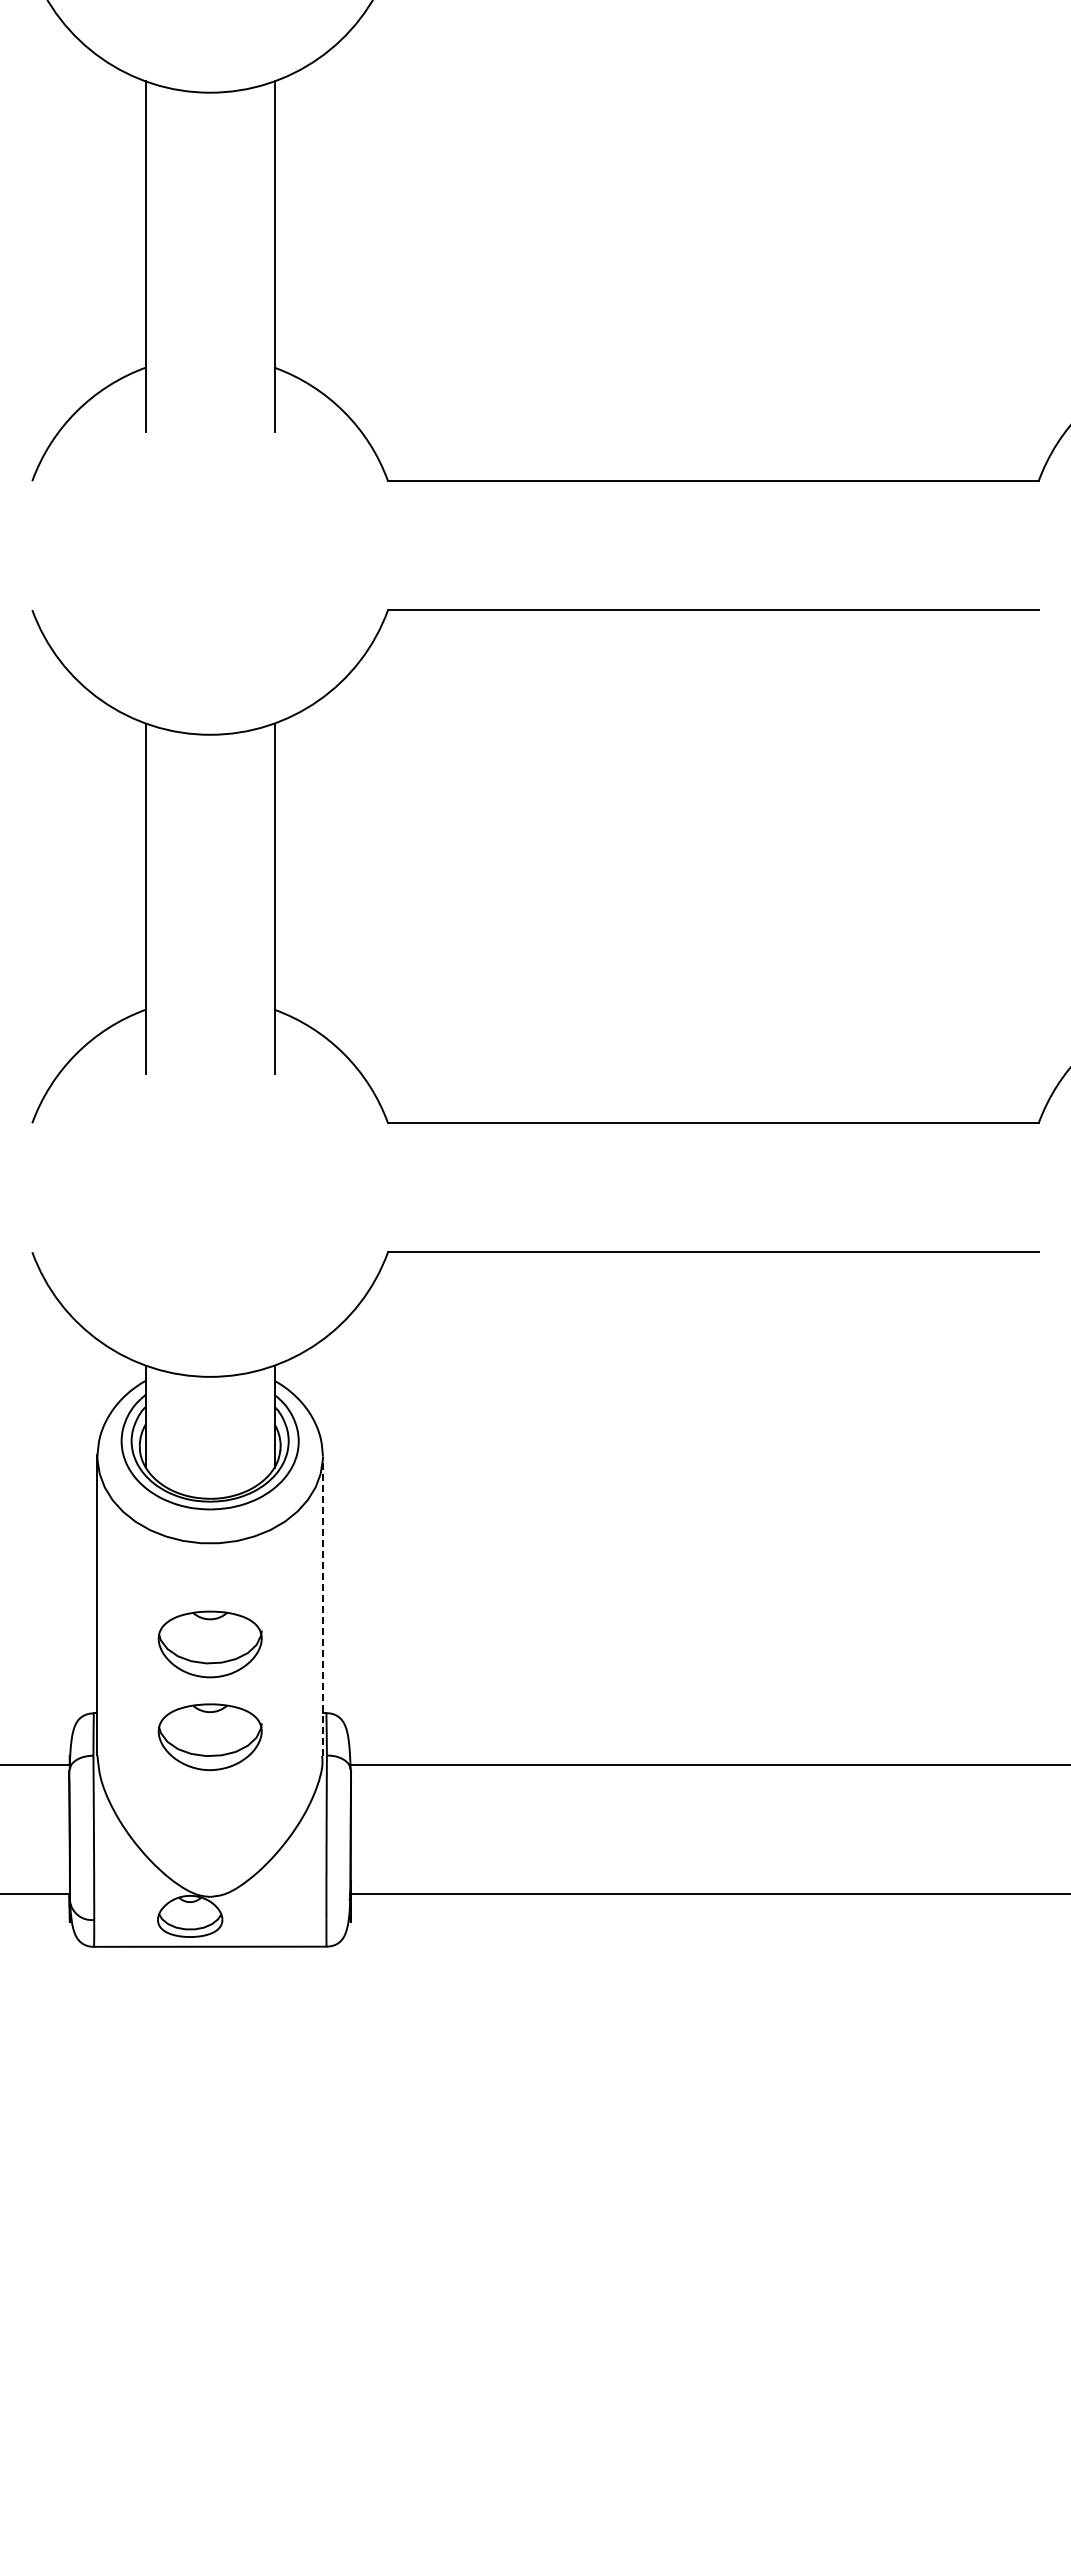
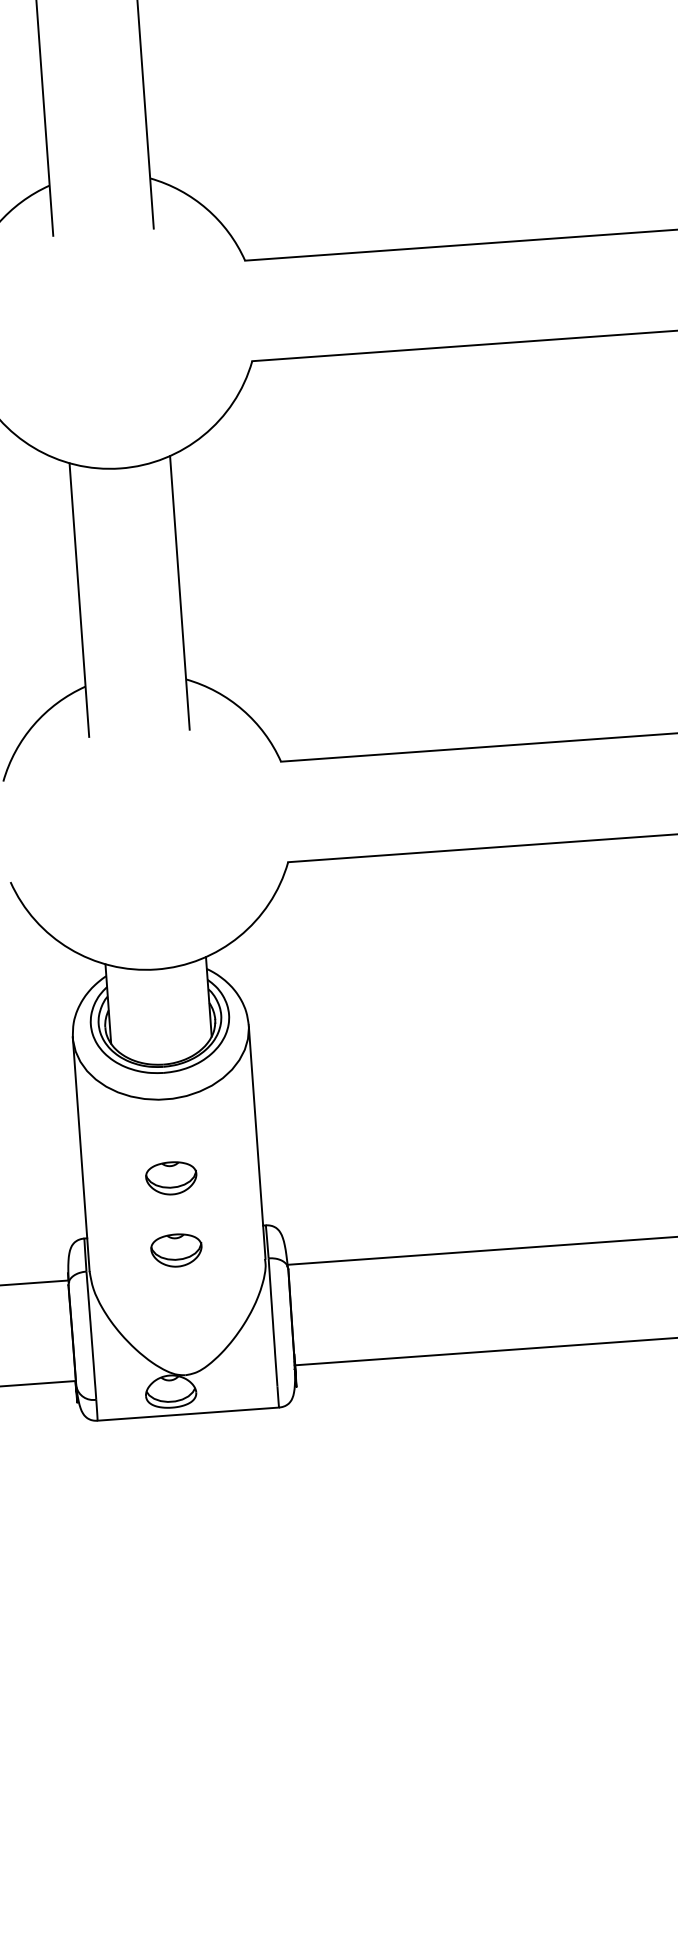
line: (322, 1606) -> (256, 1142), dashed -> solid
part: (210, 1644) -> (171, 1178), size x0.62
part: (210, 1736) -> (176, 1250), size x0.62

